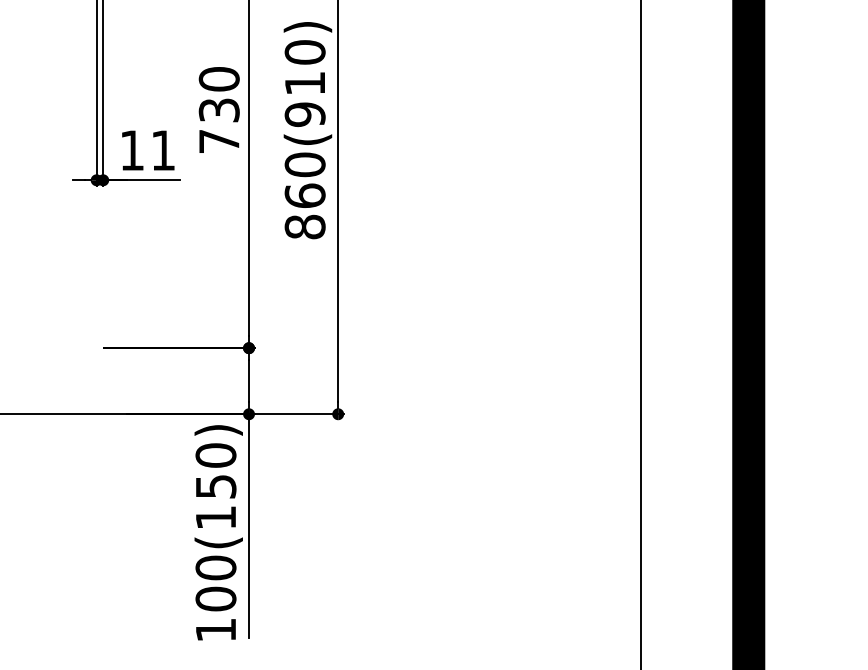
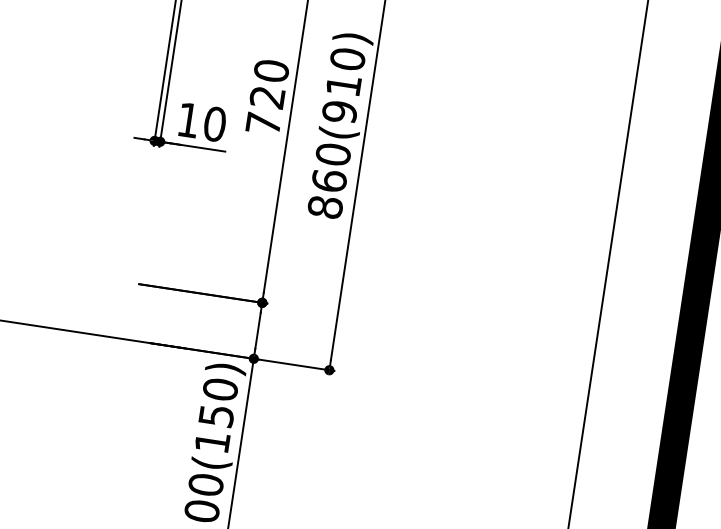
text: (219, 110) -> (267, 97), 730 -> 720
text: (163, 150) -> (215, 124), 11 -> 10

